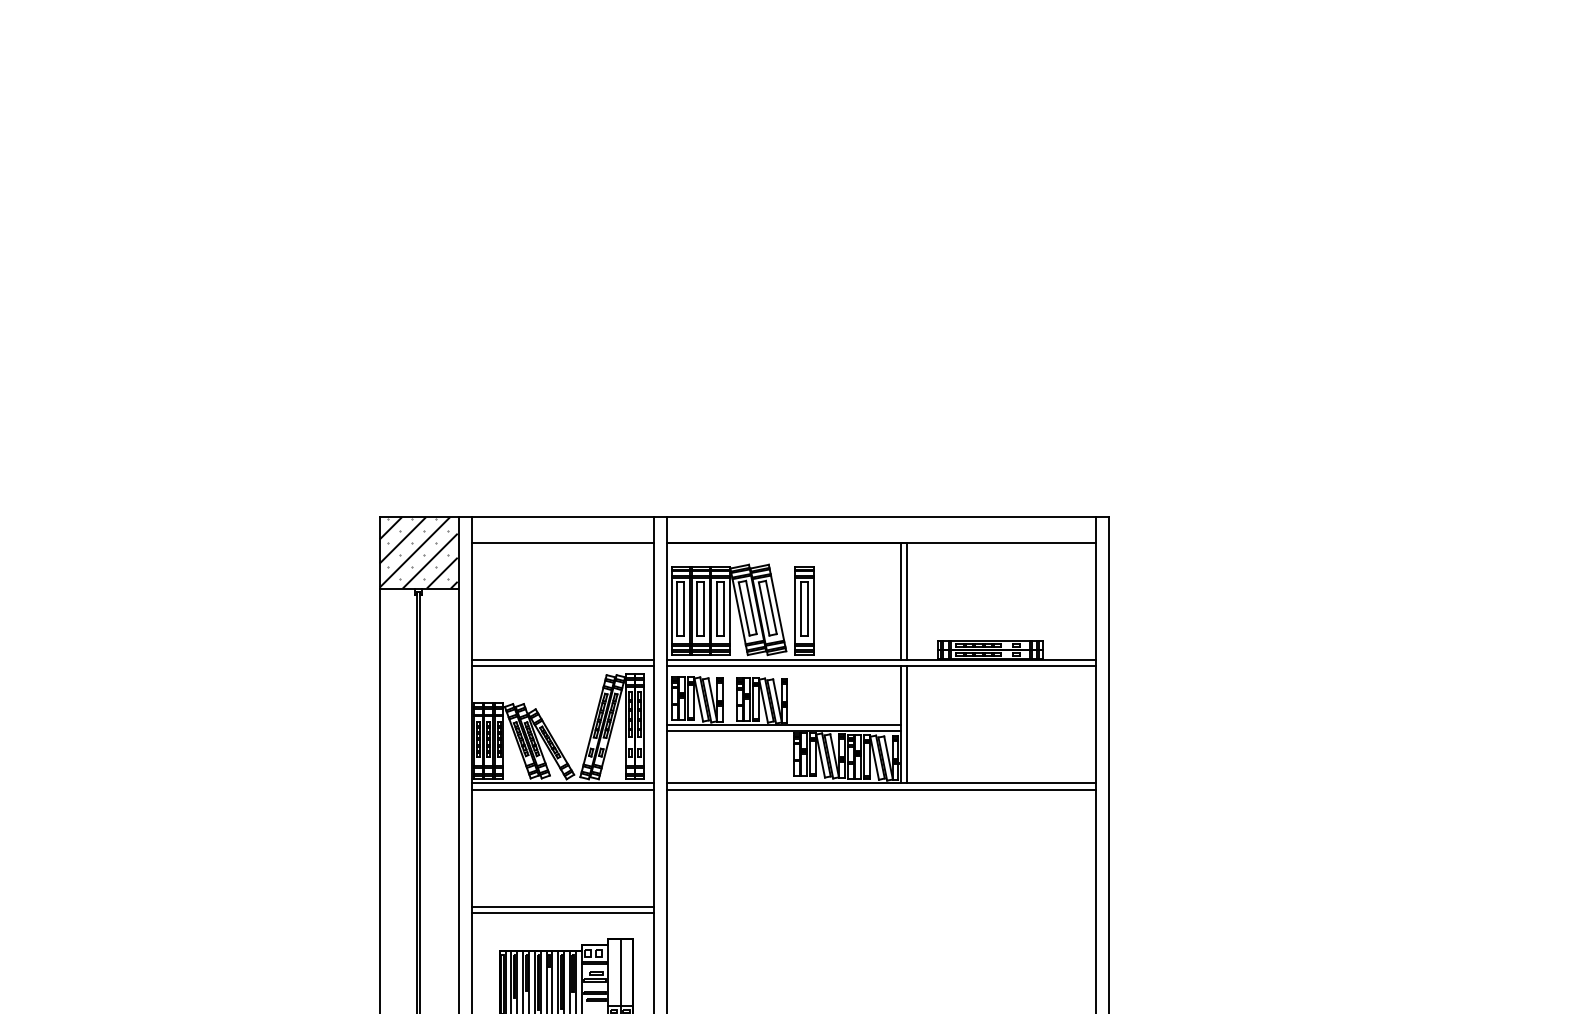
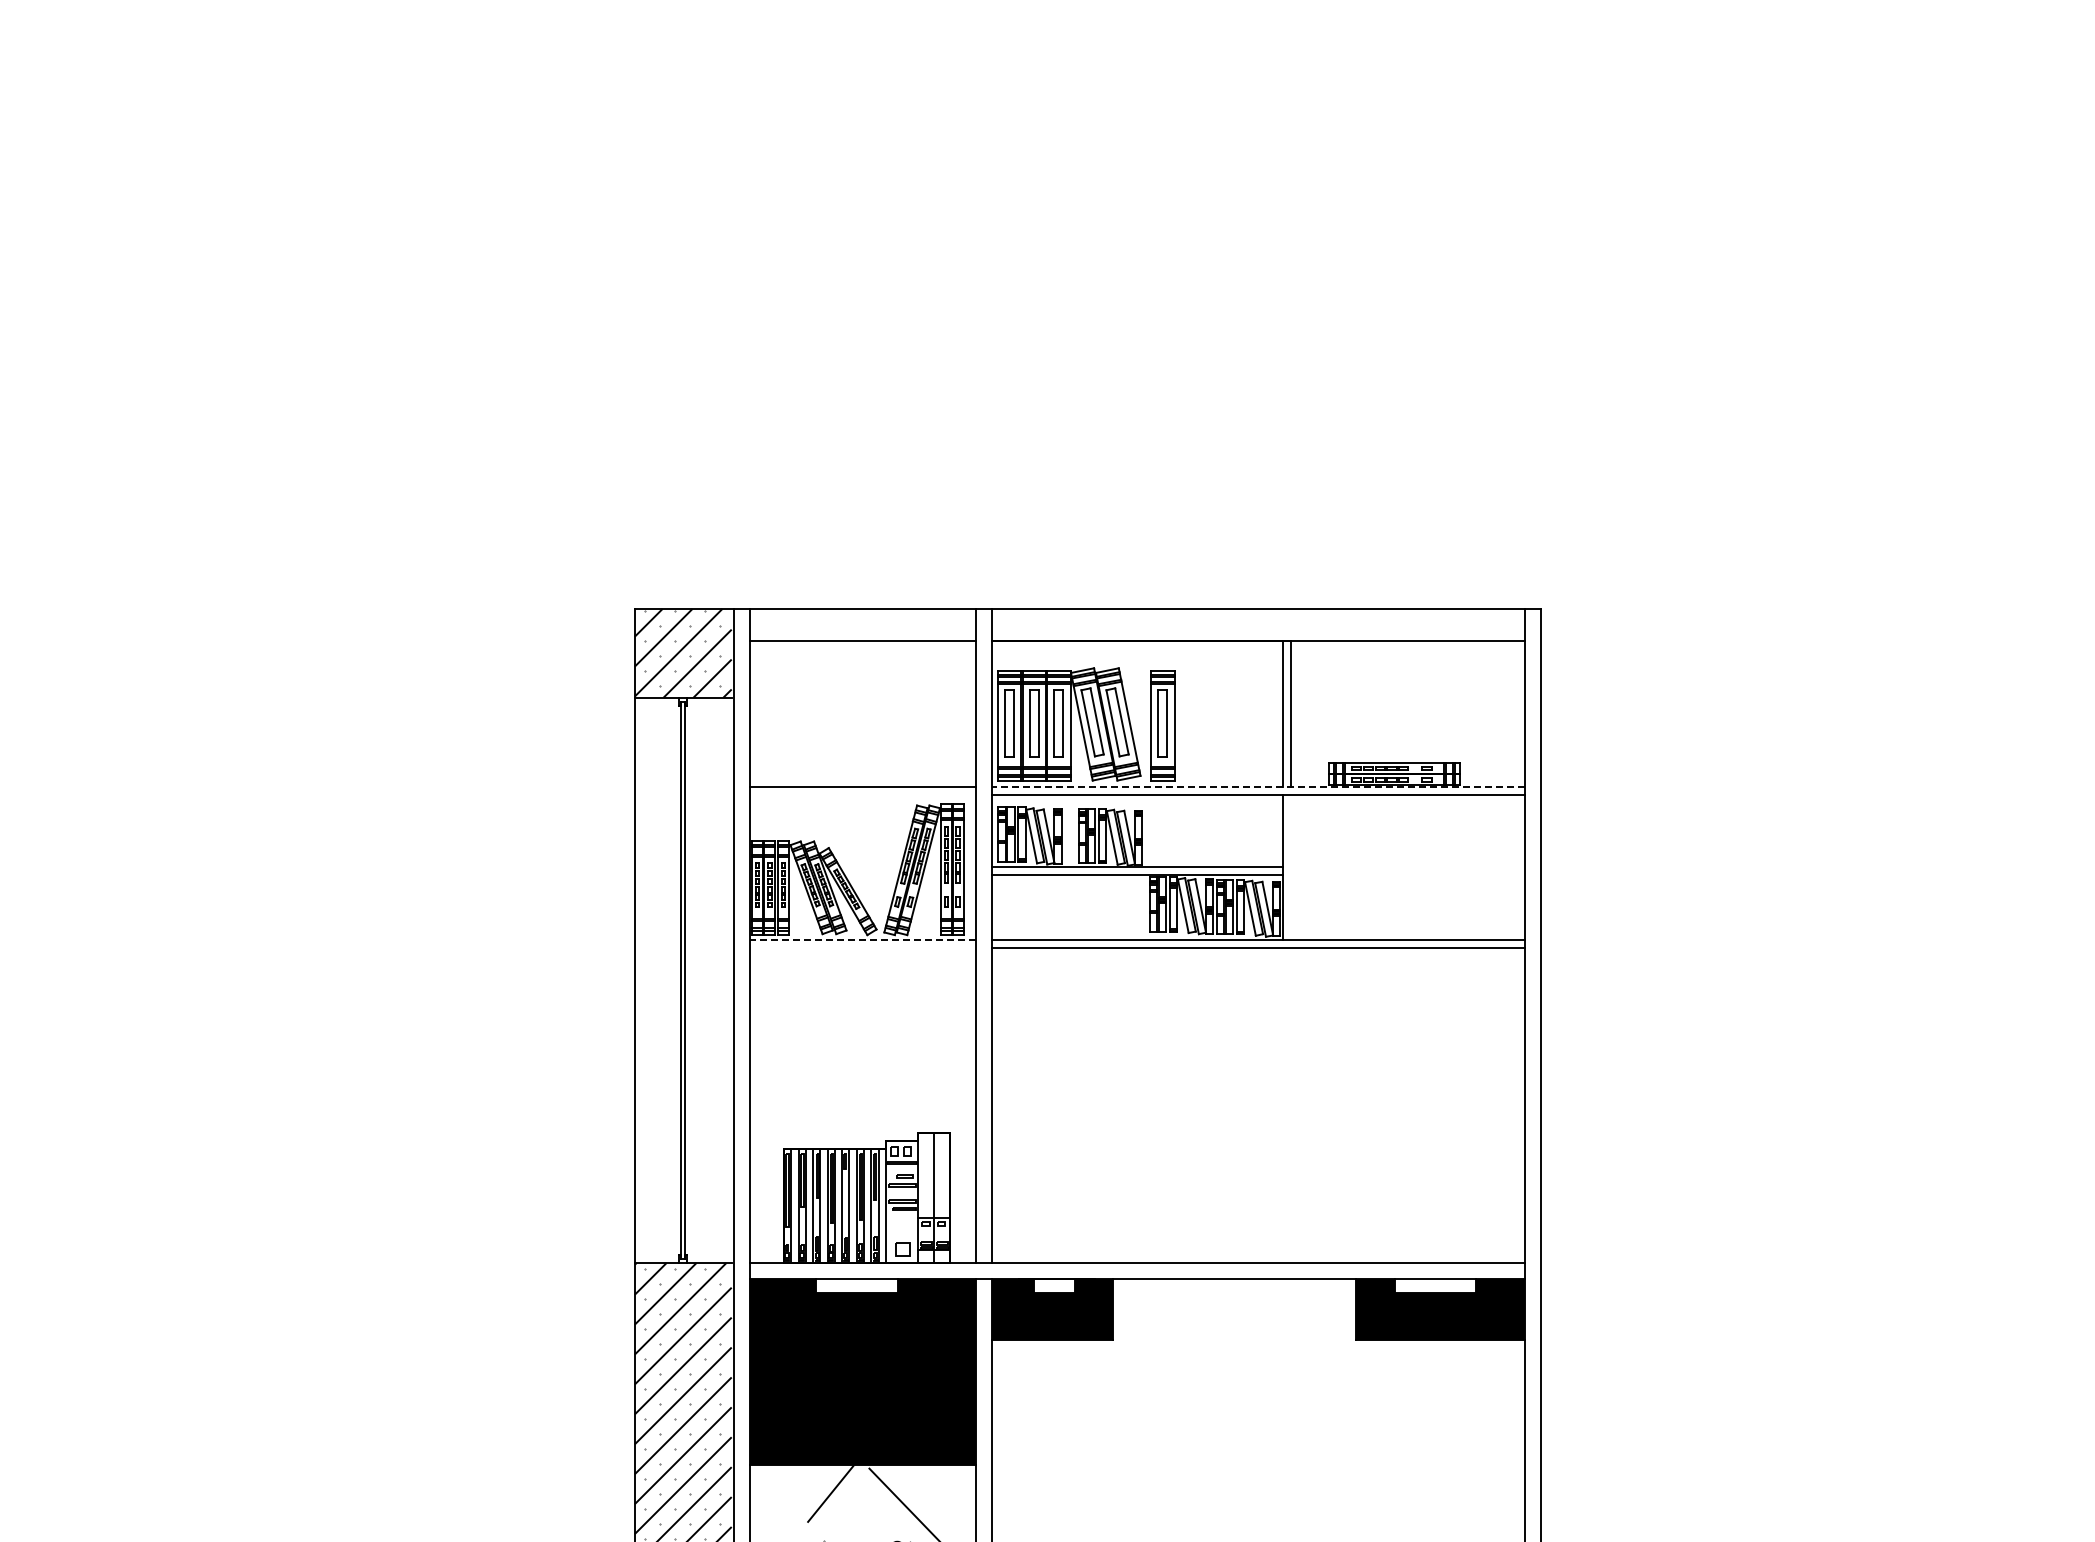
line: (881, 659) -> (1258, 786), solid -> dashed
line: (563, 666) -> (863, 794), removed
line: (907, 724) -> (1291, 867), removed
line: (562, 783) -> (862, 940), solid -> dashed
line: (563, 790) -> (863, 948), removed
line: (563, 906) -> (863, 1093), removed
line: (563, 913) -> (863, 1101), removed

